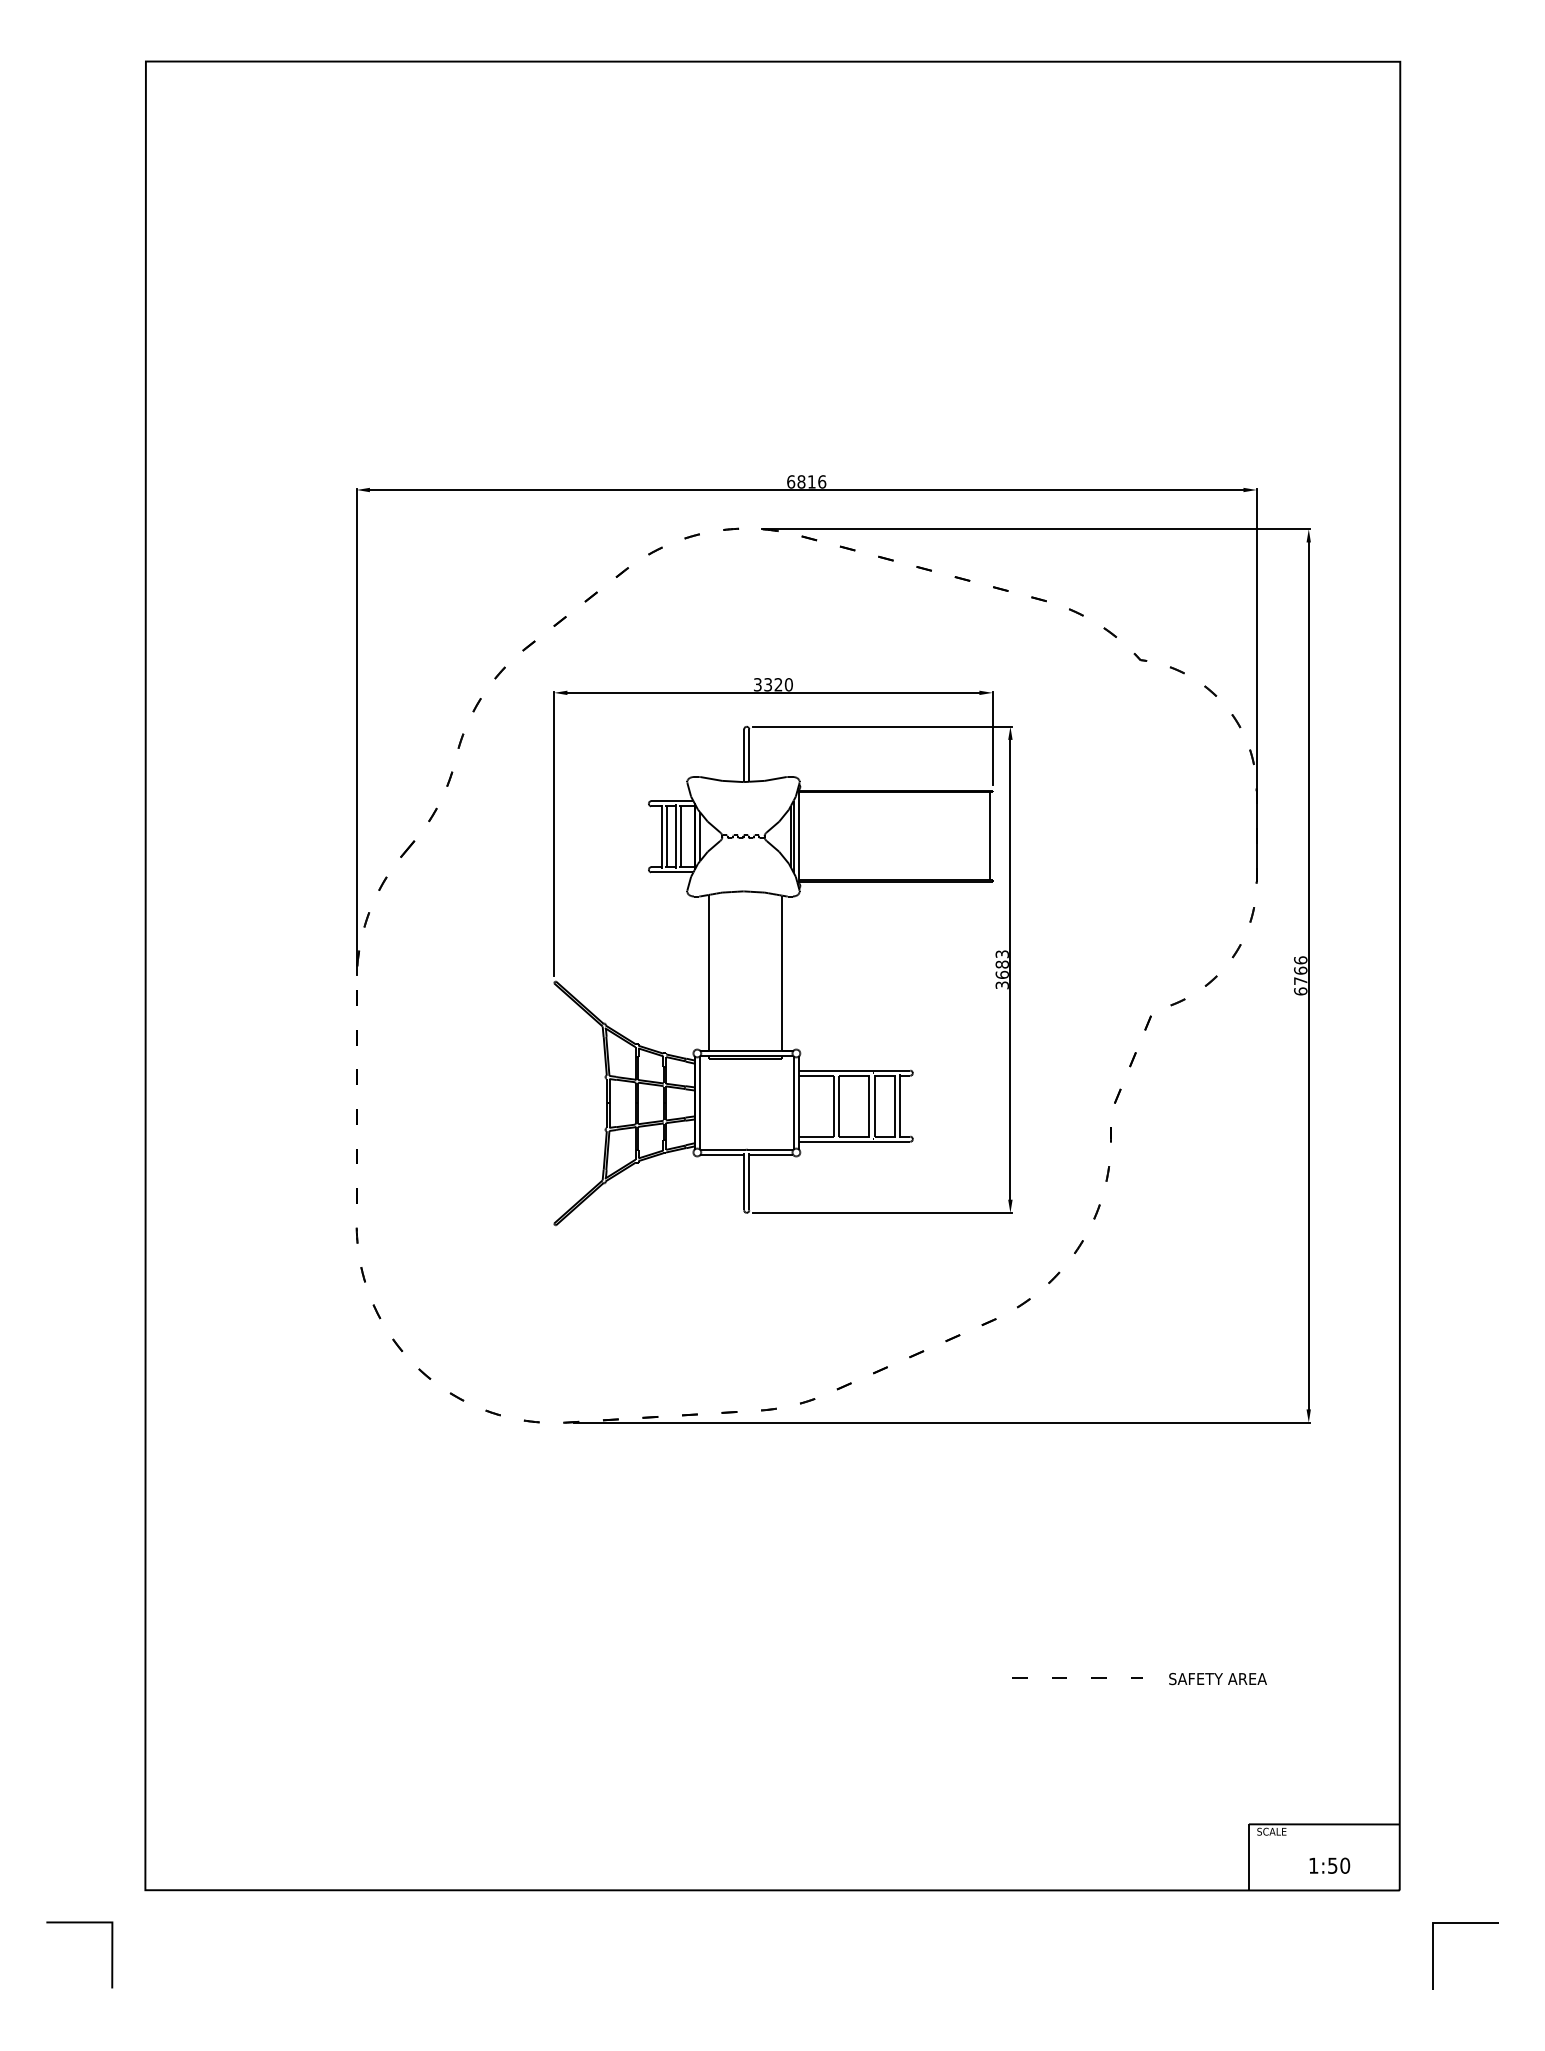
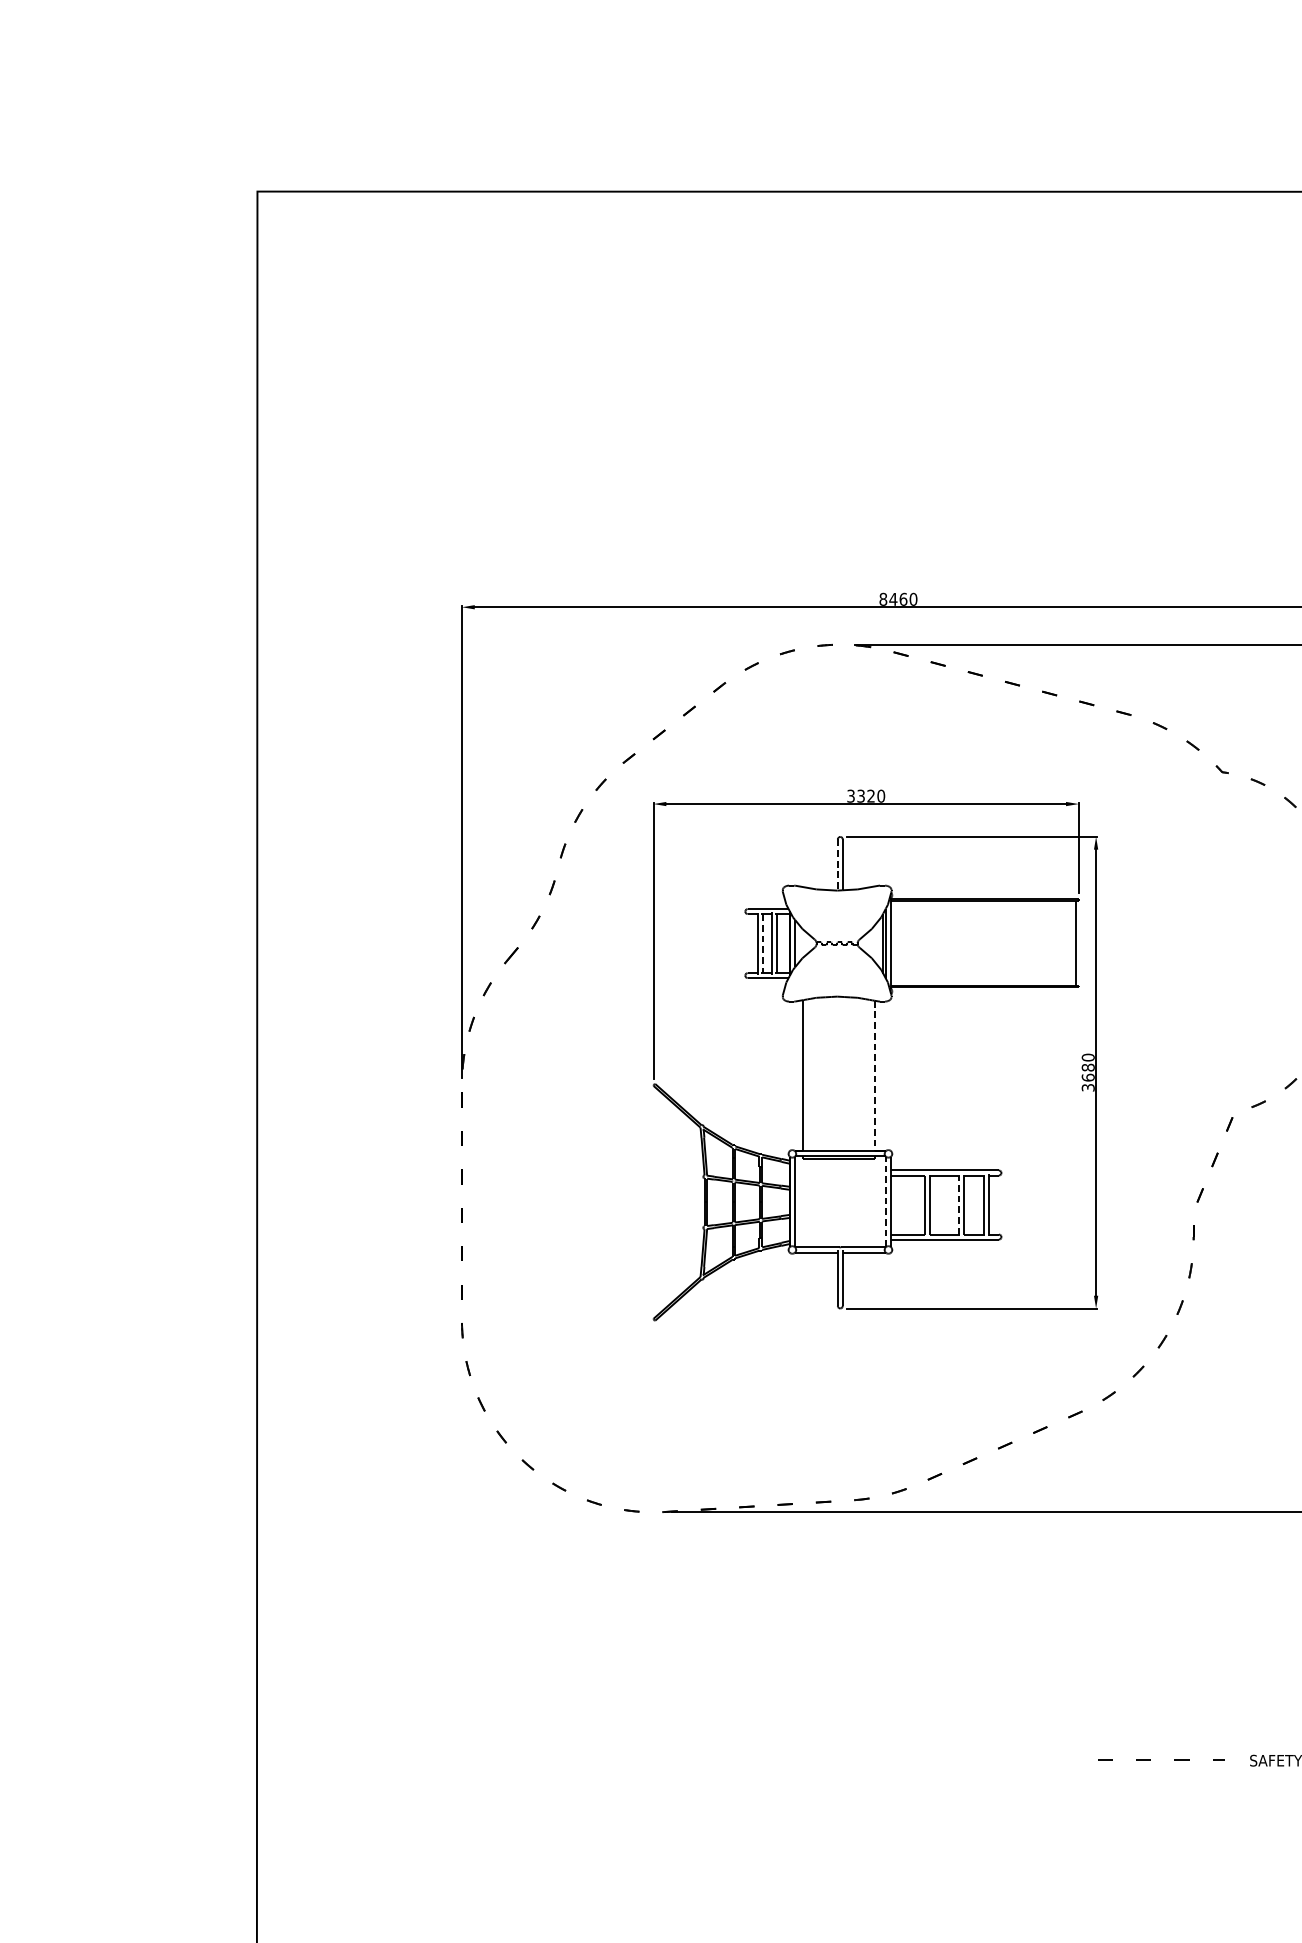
text: (806, 481) -> (898, 599), 6816 -> 8460
line: (744, 756) -> (838, 865), solid -> dashed
line: (666, 837) -> (762, 944), solid -> dashed
text: (1001, 954) -> (1087, 1057), 3683 -> 3680
line: (782, 973) -> (875, 1076), solid -> dashed
line: (793, 1103) -> (885, 1202), solid -> dashed
line: (869, 1105) -> (959, 1204), solid -> dashed

